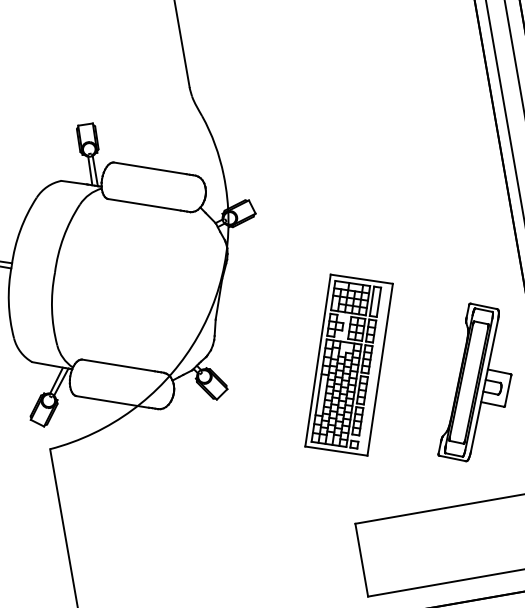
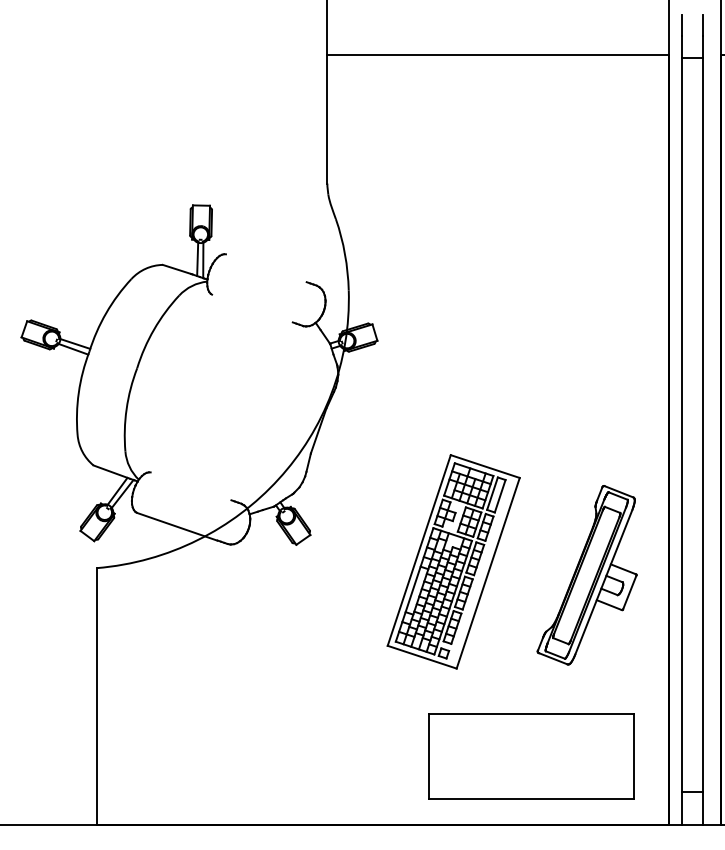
line: (150, 168) -> (266, 268), removed
line: (144, 204) -> (252, 308), removed
part: (348, 364) -> (453, 561), moved
line: (117, 365) -> (190, 486), removed

